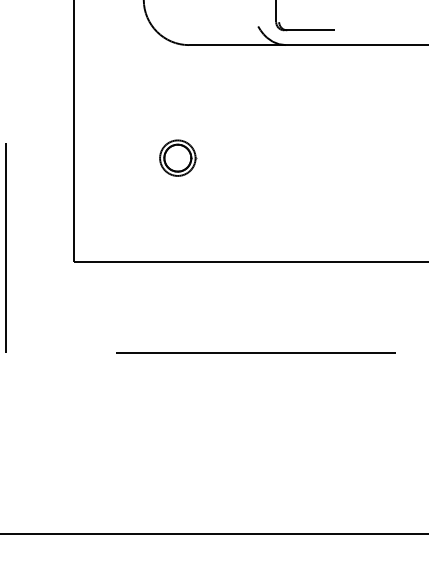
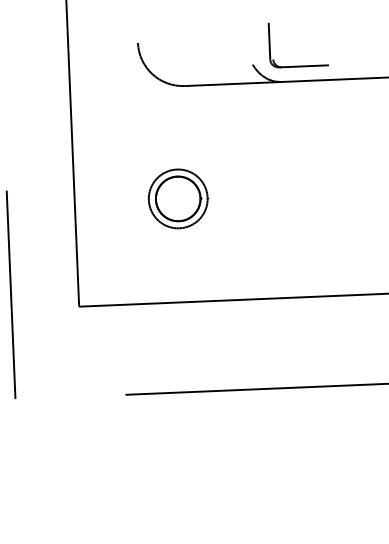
part: (177, 157) -> (177, 198), size x1.67

